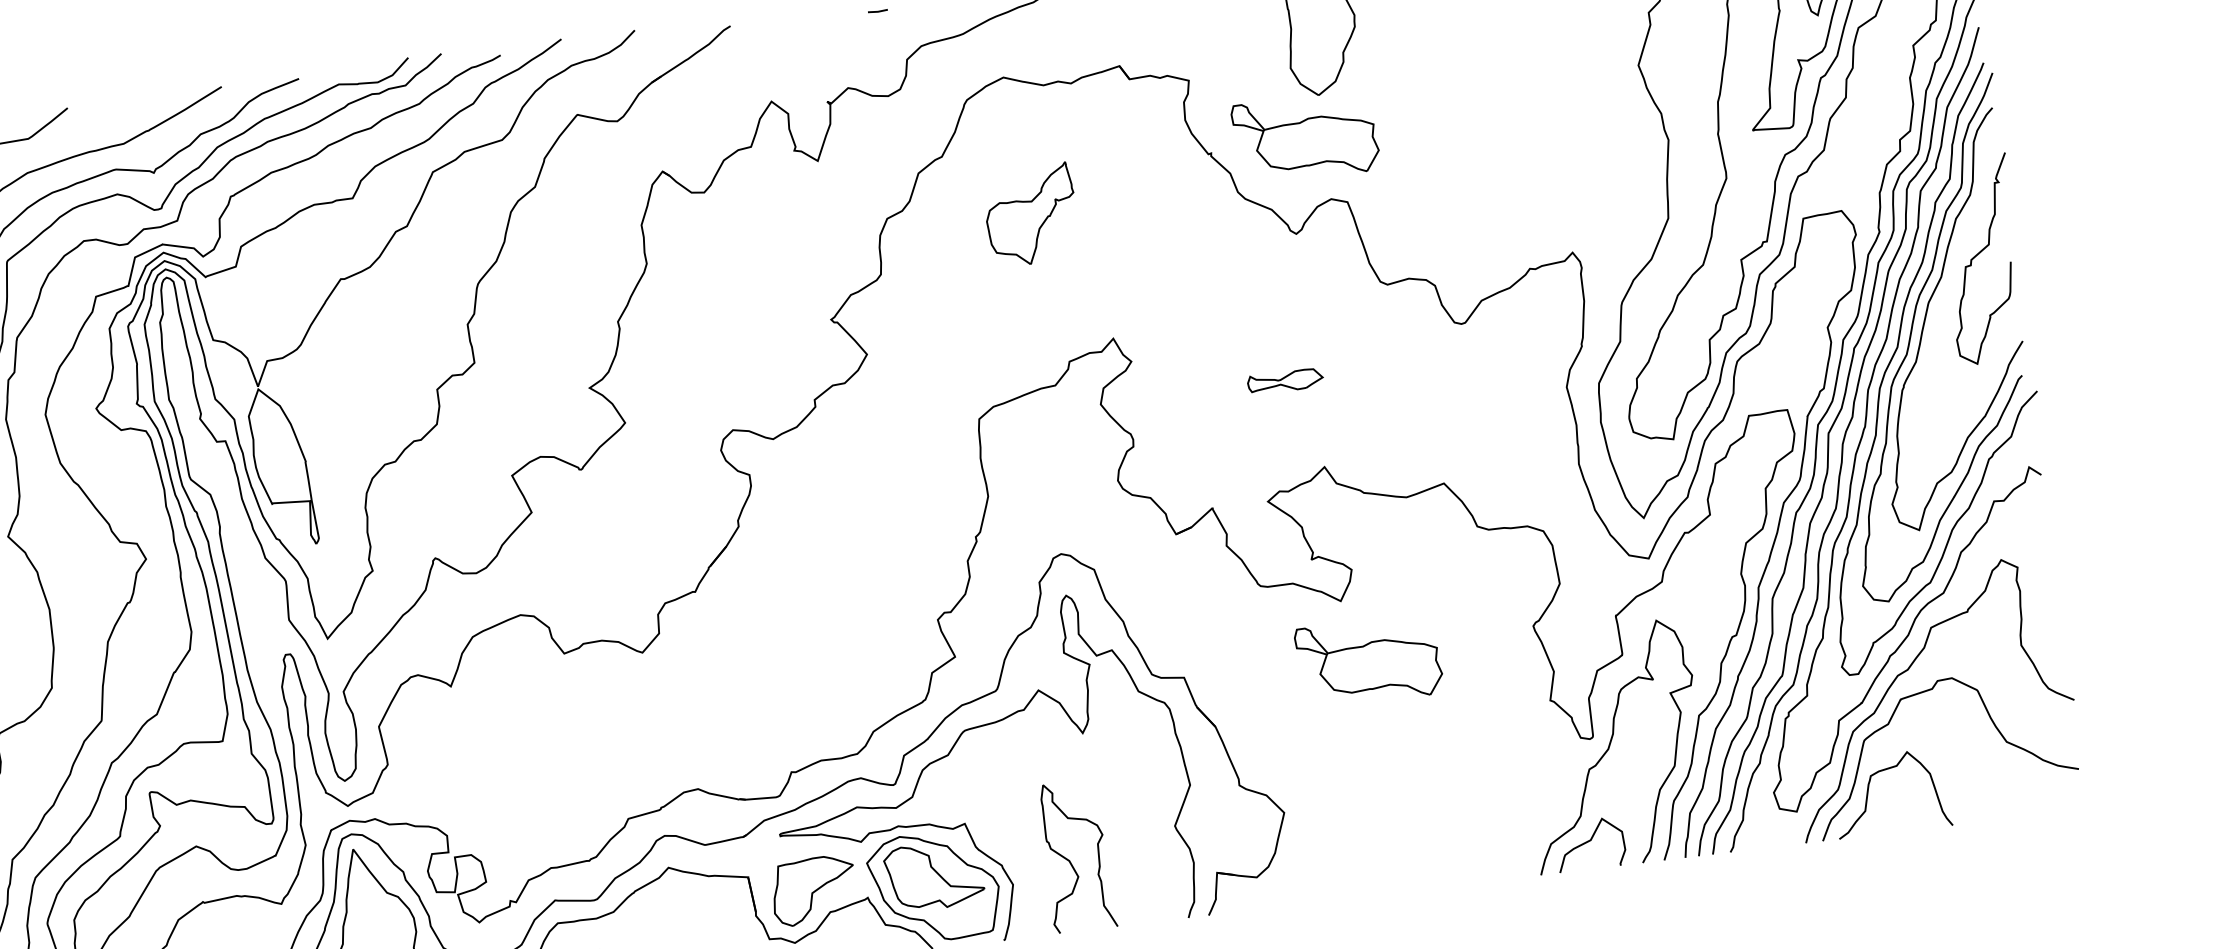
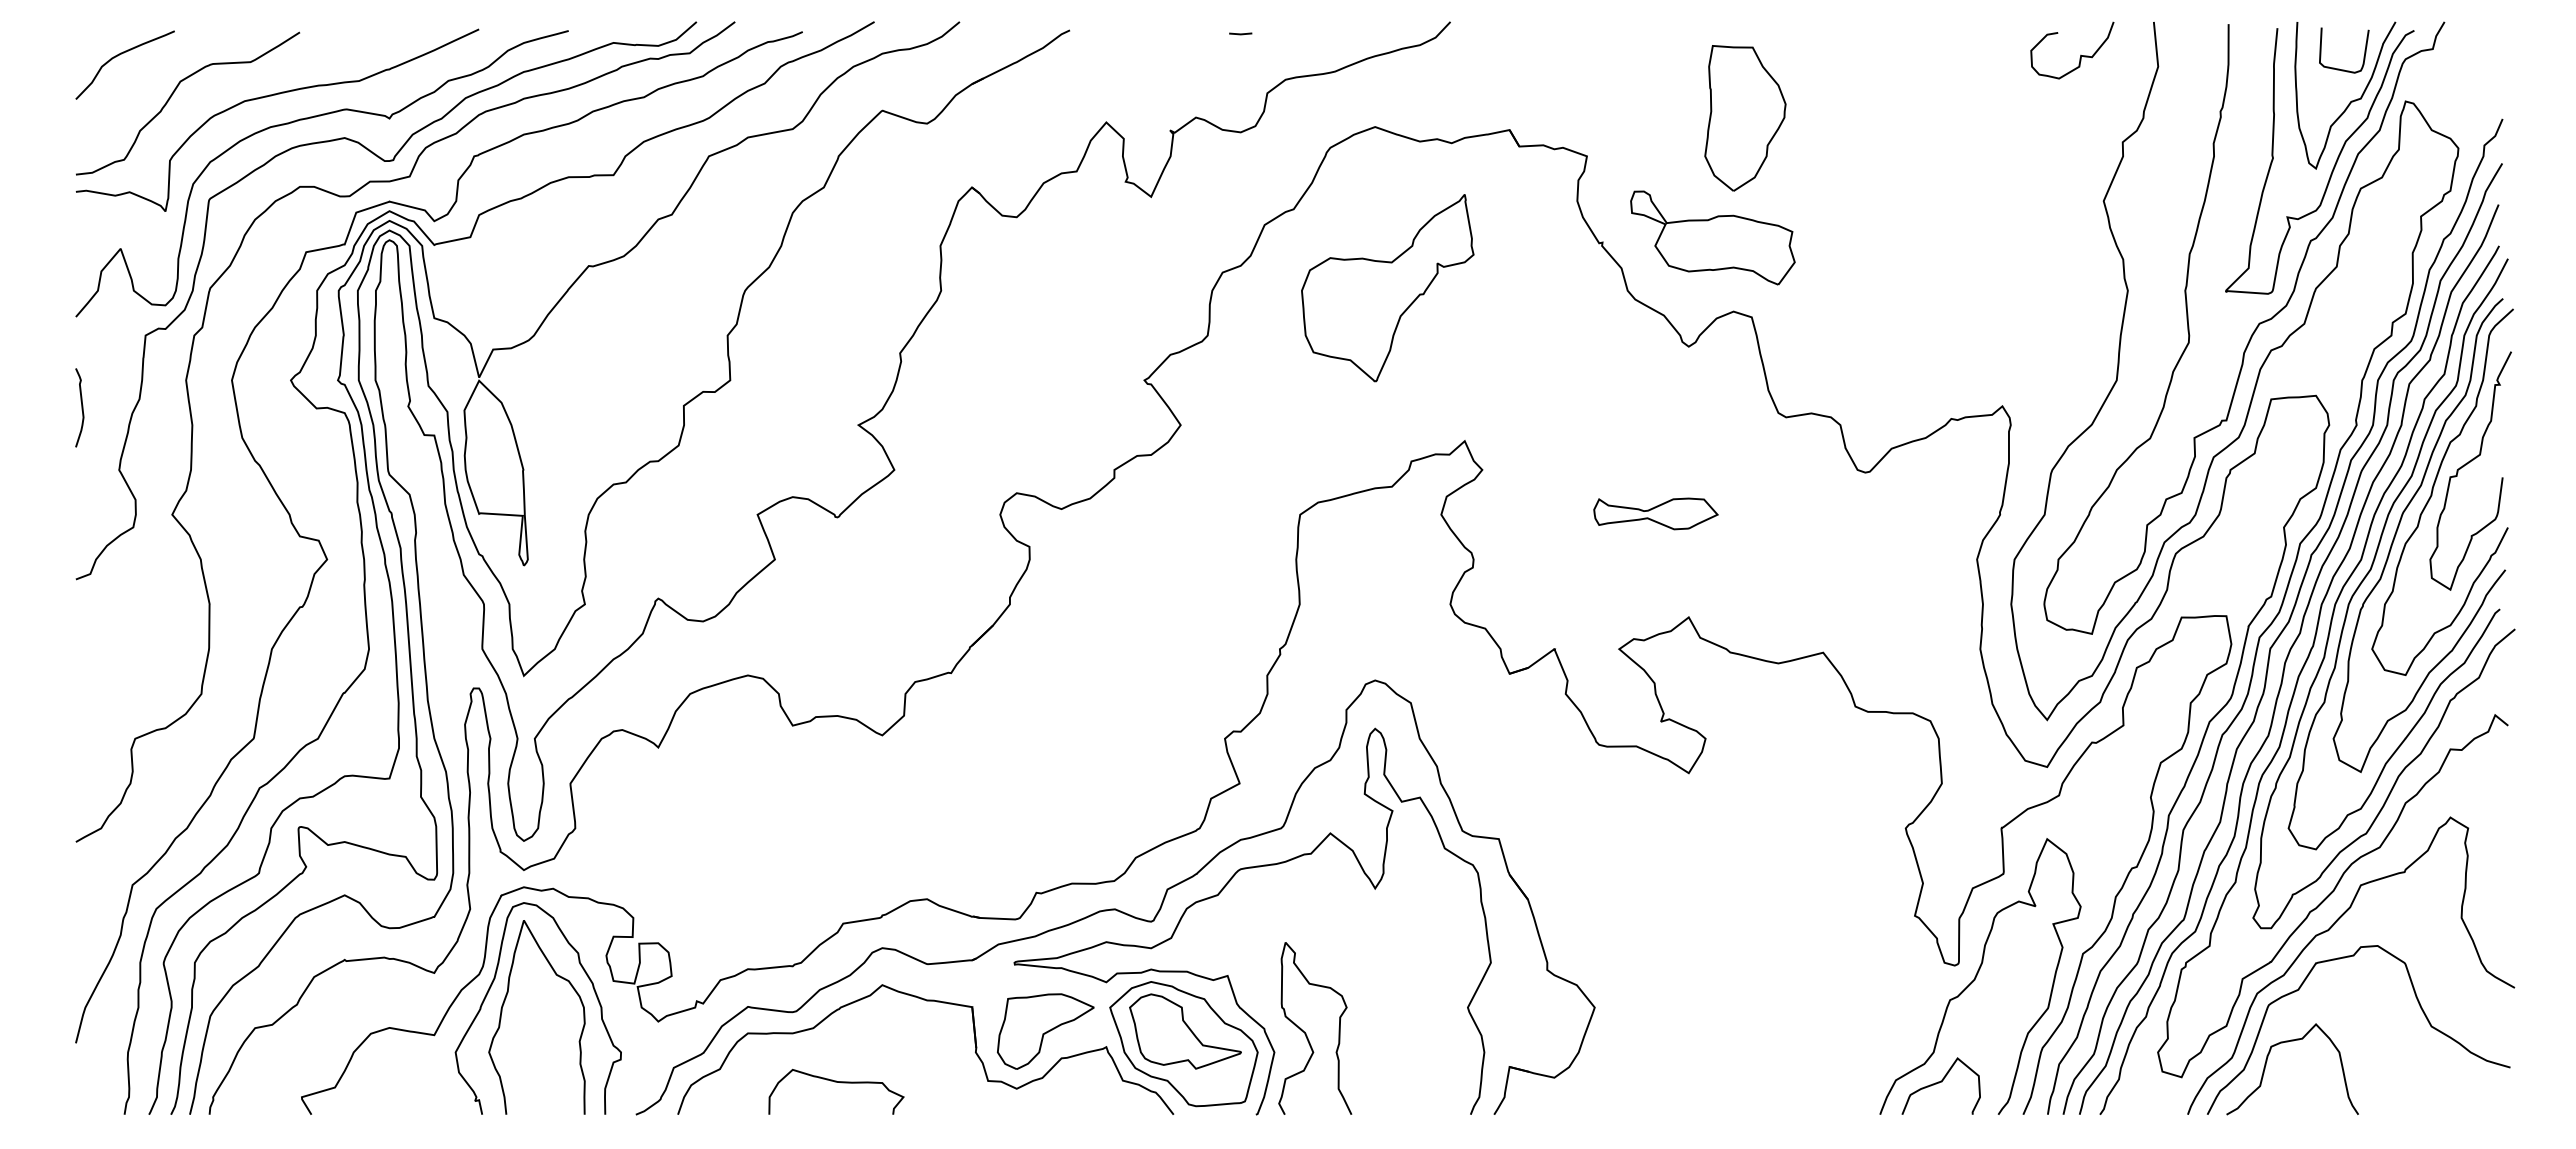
part: (1030, 215) -> (1387, 288), size x1.67
curve: (1952, 281) -> (2433, 491), added
part: (1285, 381) -> (1655, 513), size x1.43
part: (1368, 661) -> (1712, 845), removed
curve: (1070, 861) -> (1306, 1033), moved

